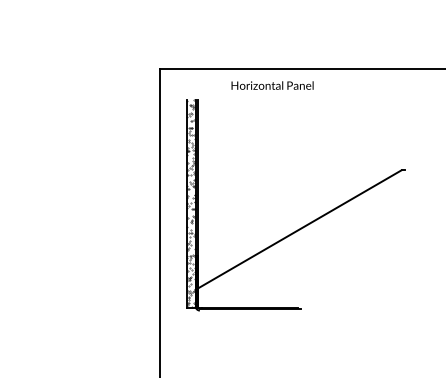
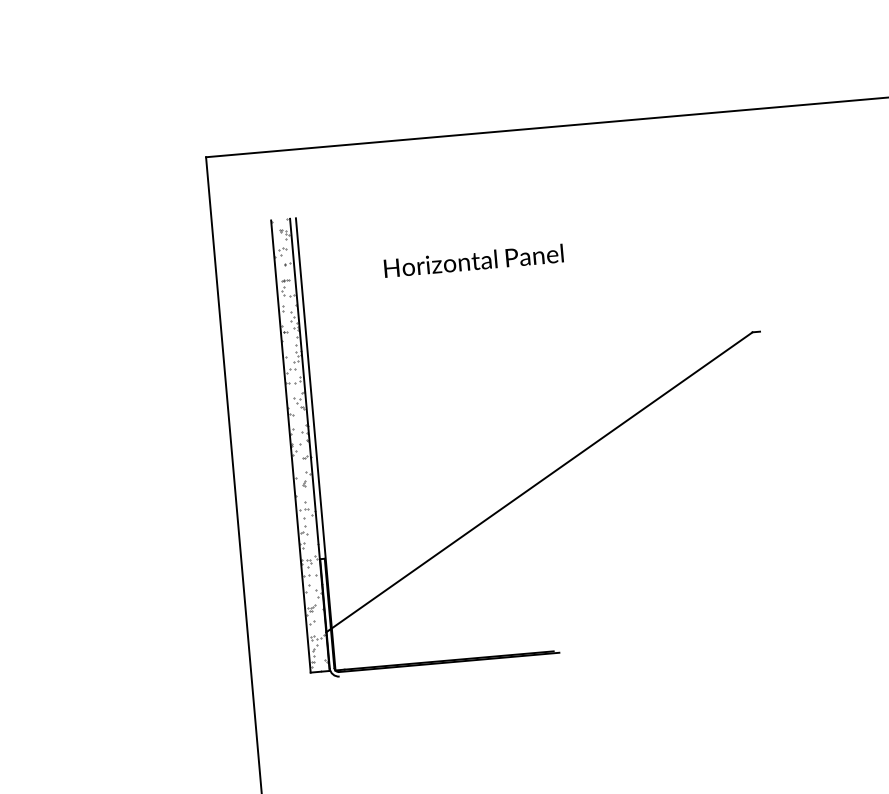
text: (272, 85) -> (473, 260), moved

